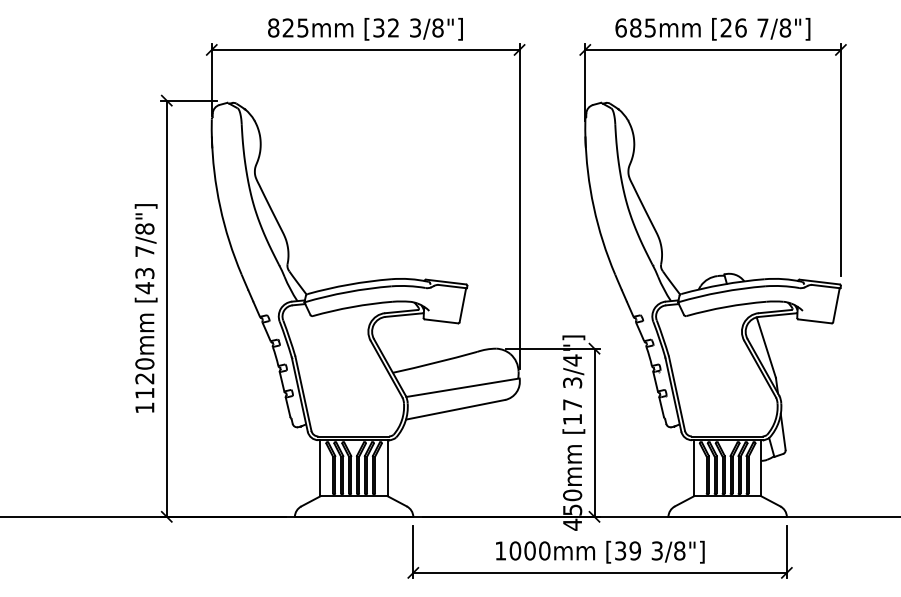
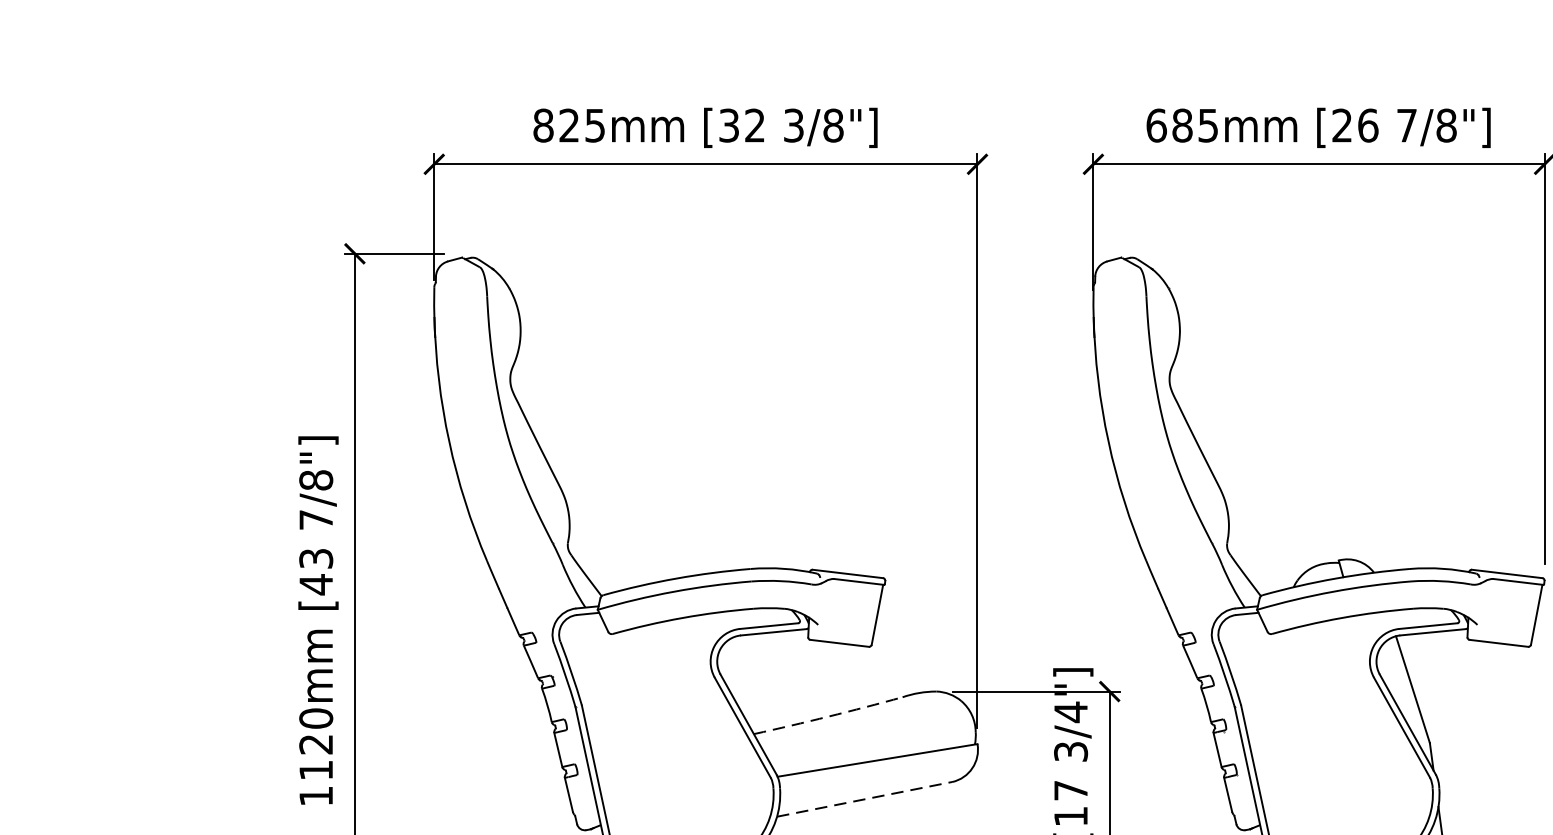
arc: (435, 362) -> (829, 715), solid -> dashed
line: (455, 409) -> (864, 798), solid -> dashed

